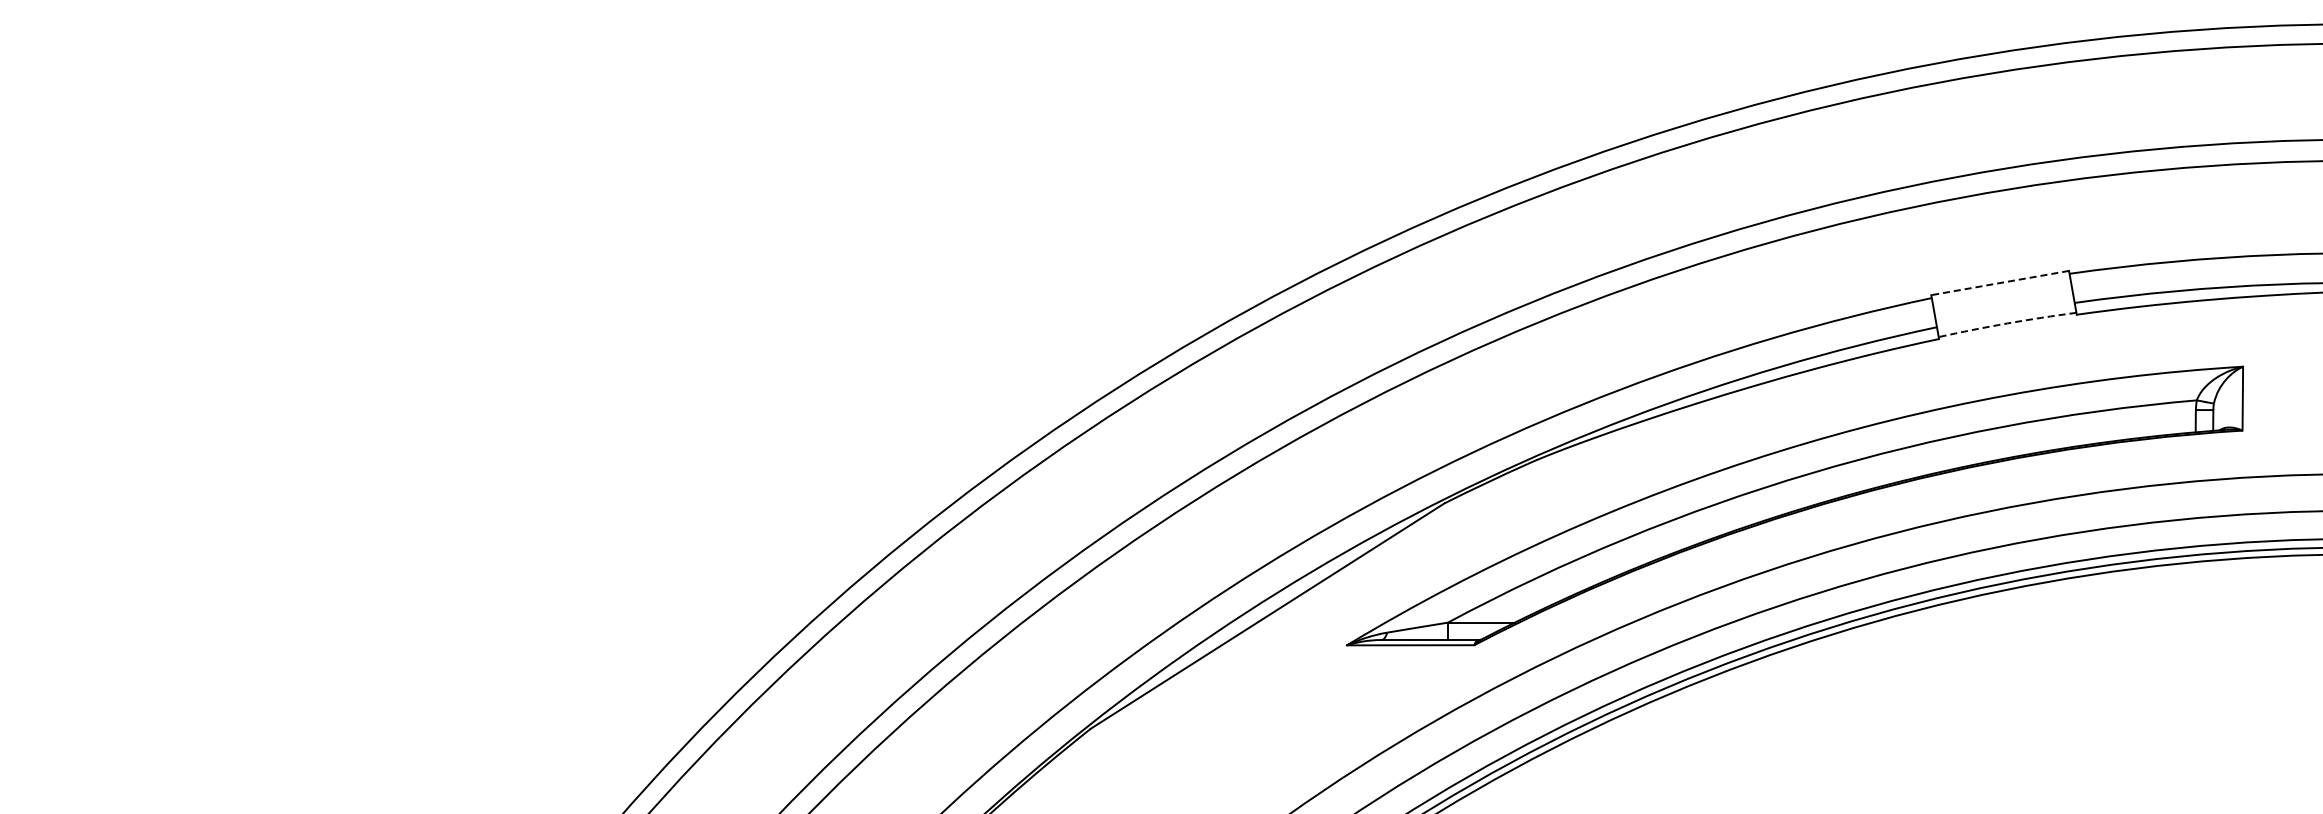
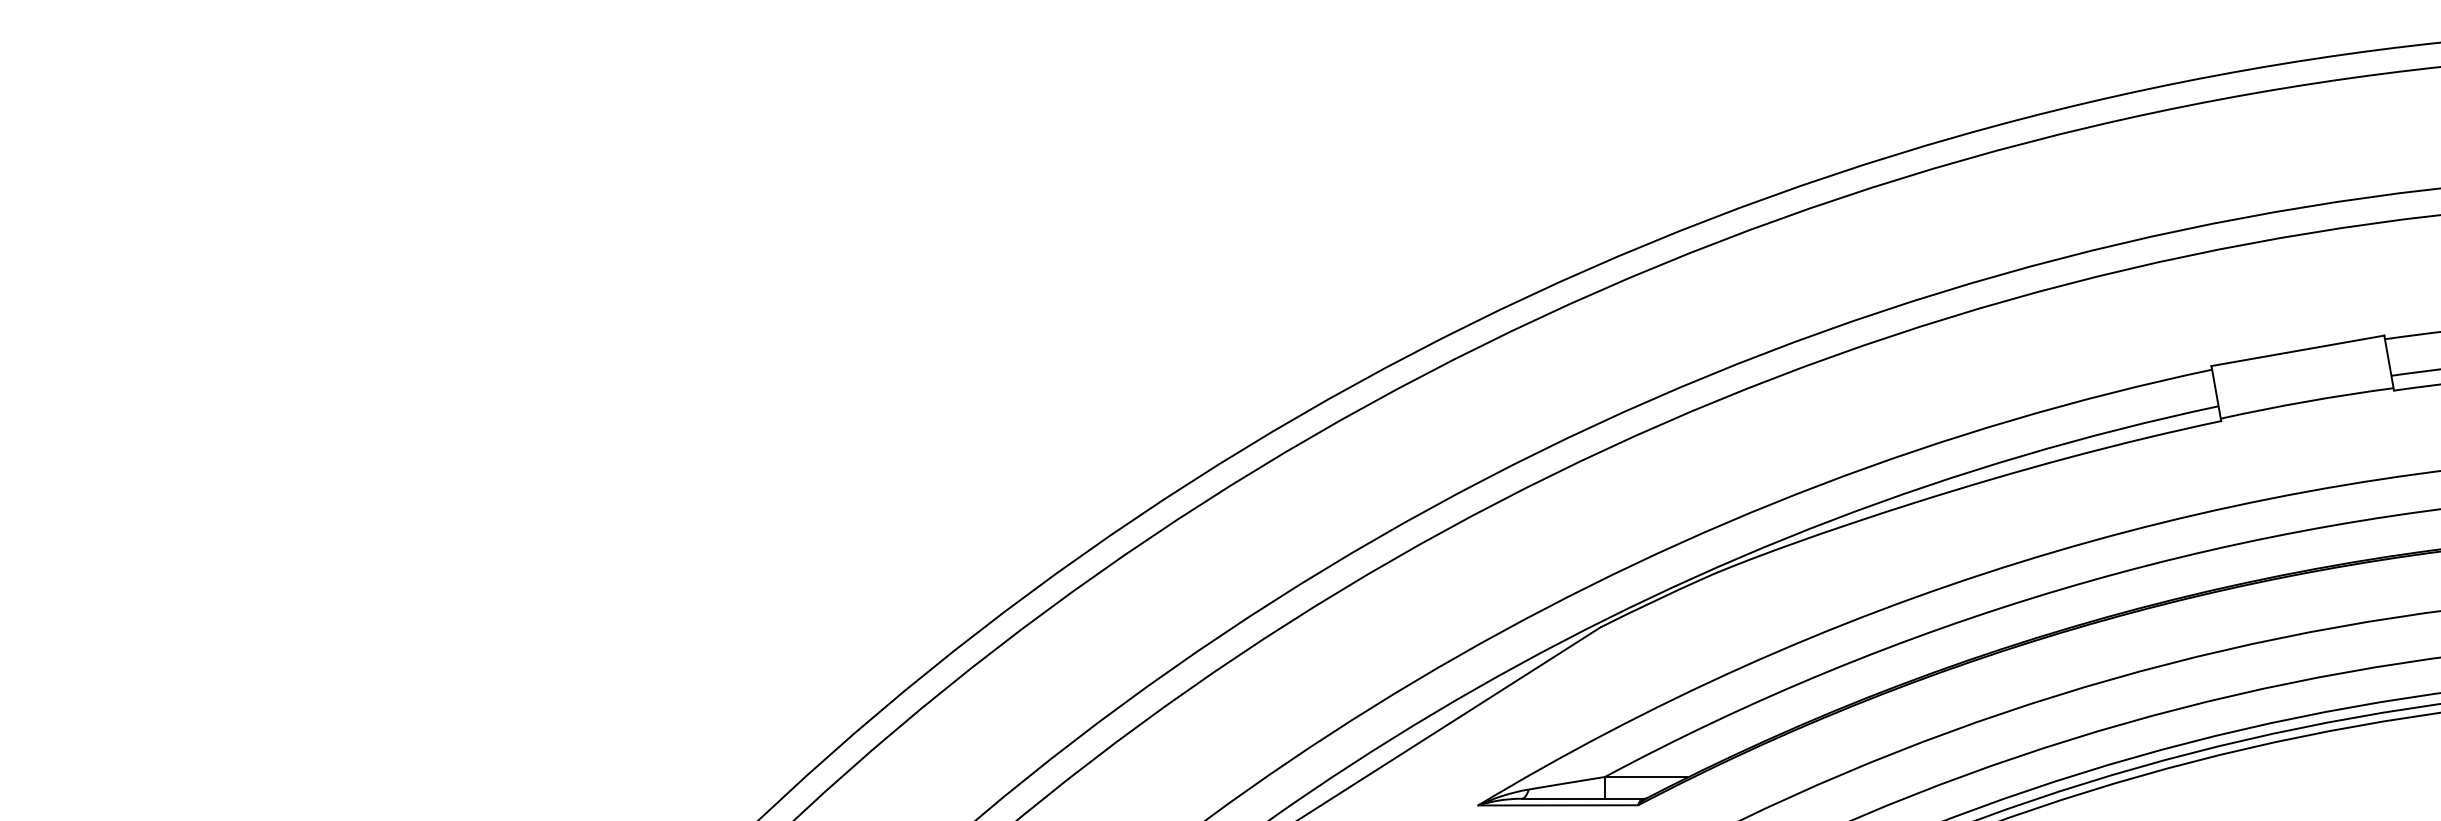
line: (2000, 283) -> (2298, 351), dashed -> solid
arc: (2007, 323) -> (2307, 401), dashed -> solid

